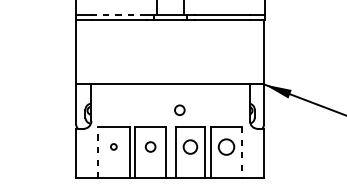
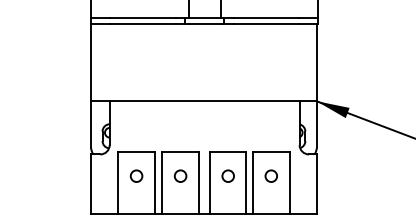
line: (118, 15) -> (142, 18), dashed -> solid
circle: (179, 109) -> (215, 131), removed
circle: (113, 146) -> (136, 175), size x1.67
circle: (189, 146) -> (227, 175), size x0.71
circle: (225, 146) -> (270, 175), size x0.62
line: (97, 152) -> (117, 182), dashed -> solid
line: (242, 152) -> (290, 182), dashed -> solid

